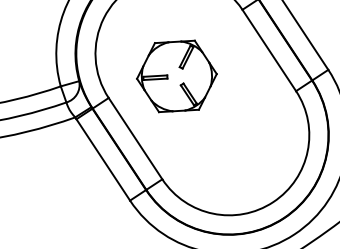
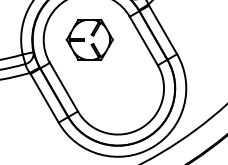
part: (176, 75) -> (89, 39), moved

